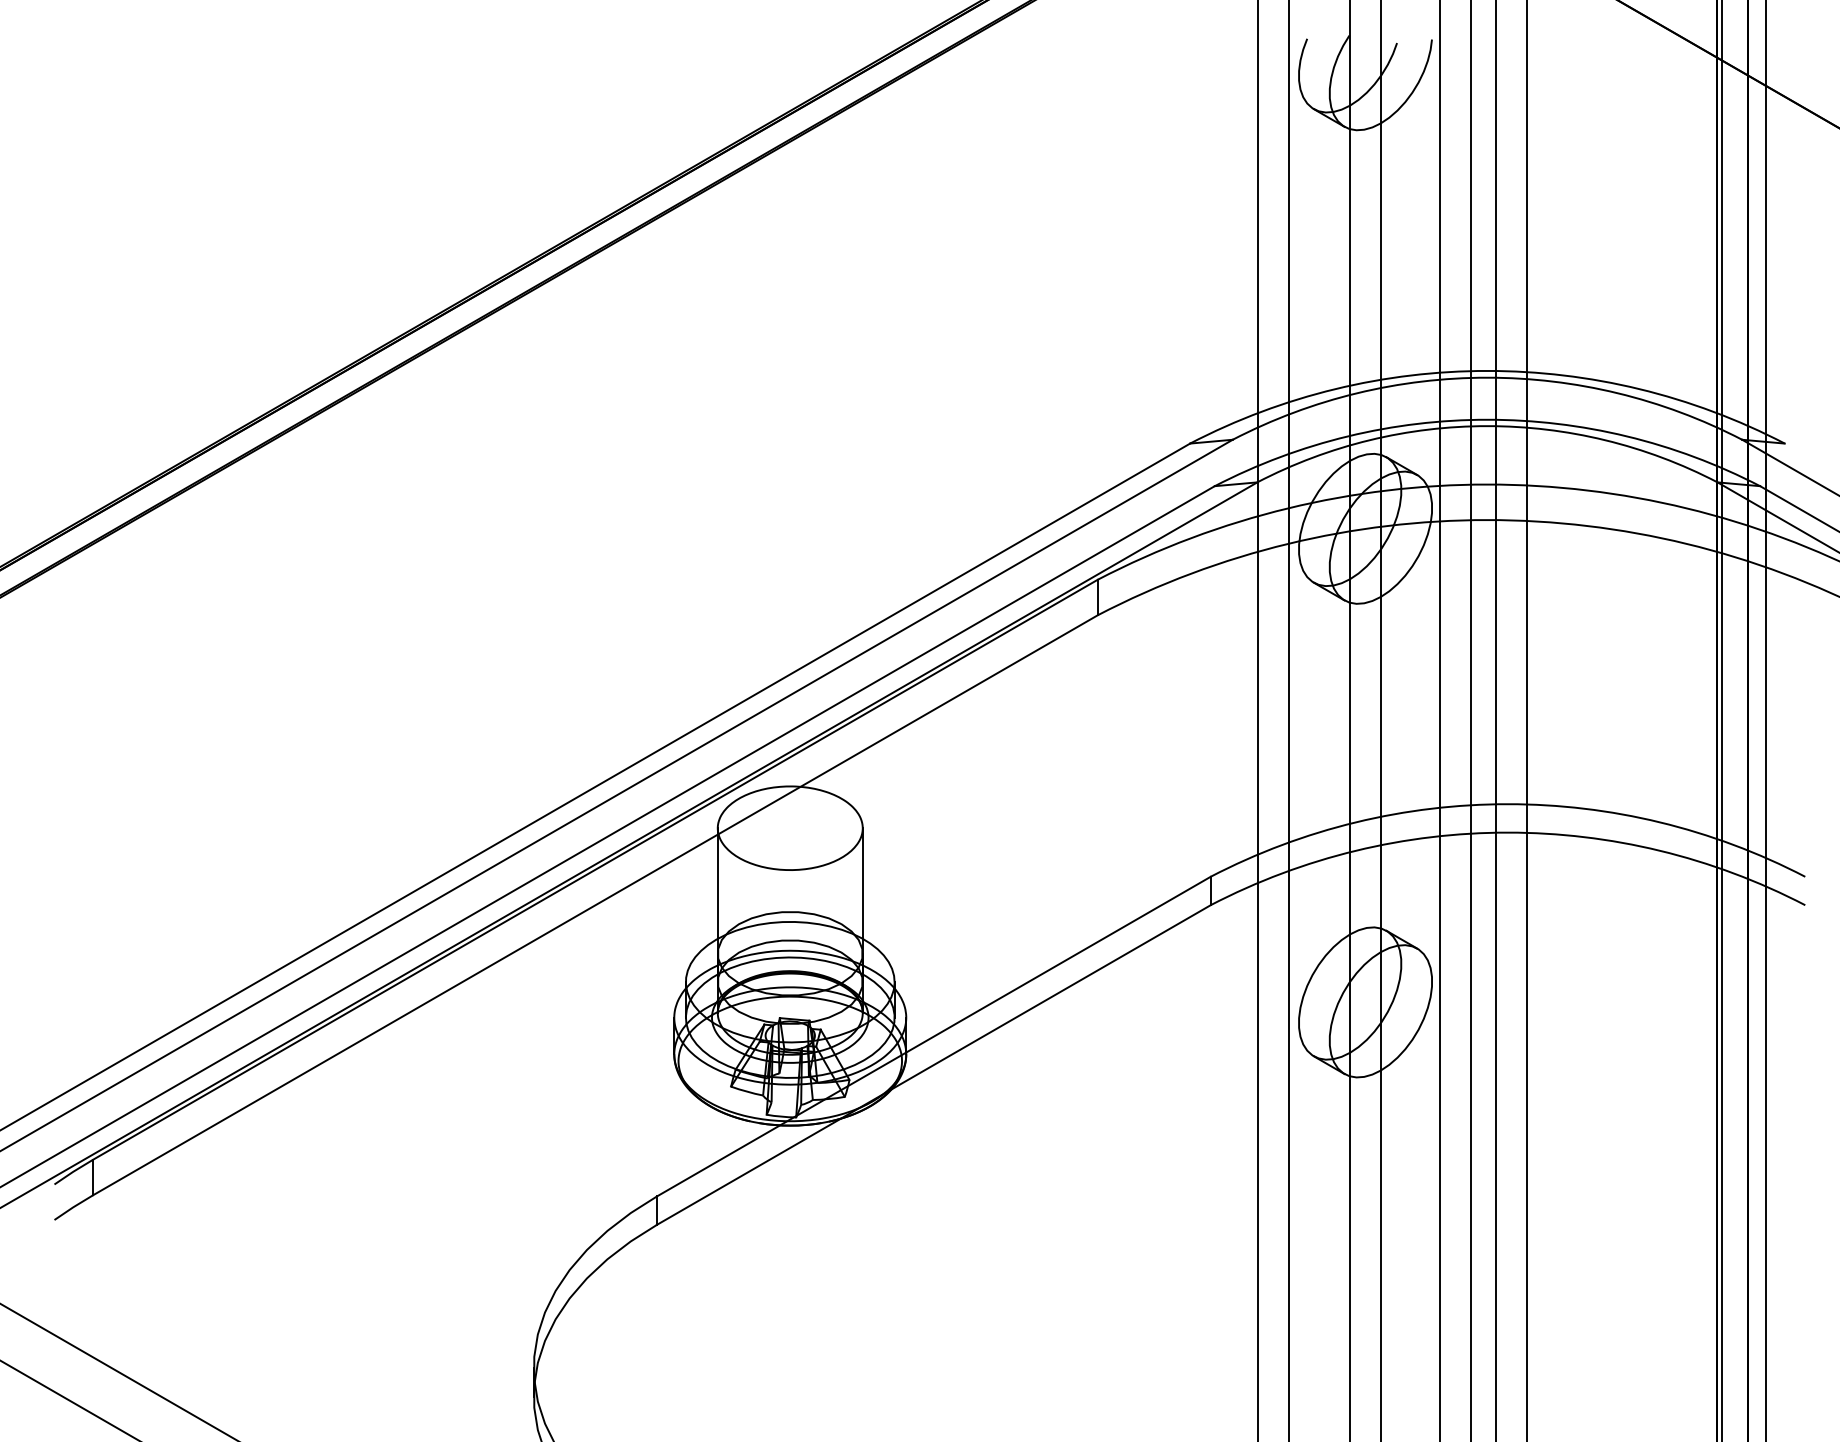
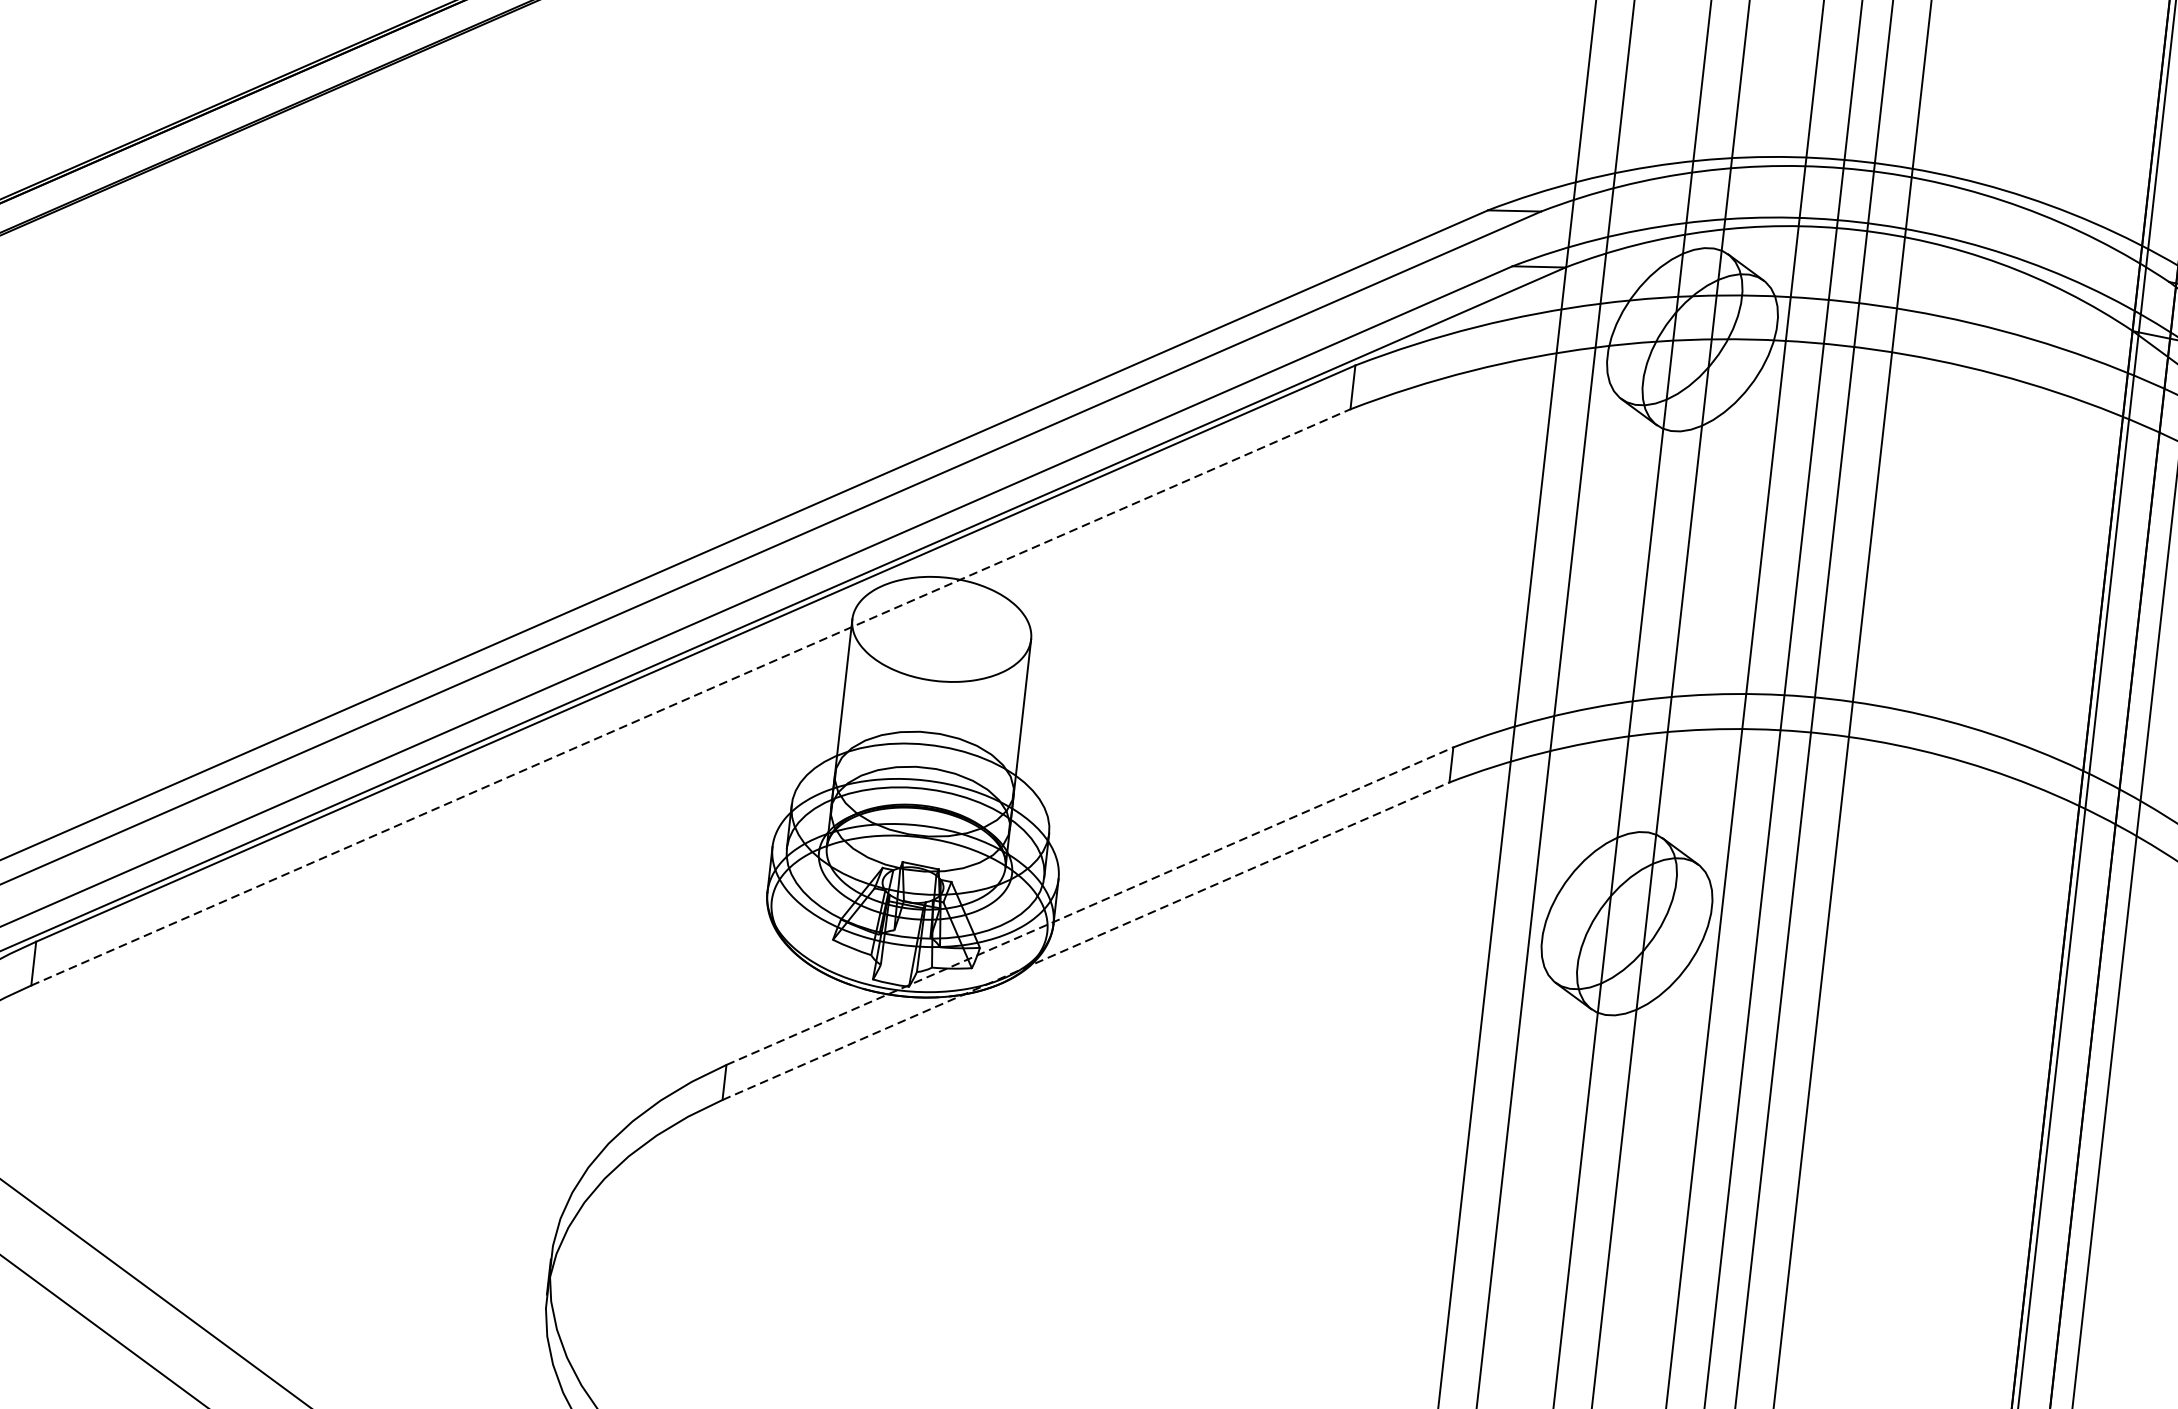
line: (595, 905) -> (690, 697), solid -> dashed
line: (933, 1036) -> (1089, 905), solid -> dashed
line: (933, 1065) -> (1085, 941), solid -> dashed

